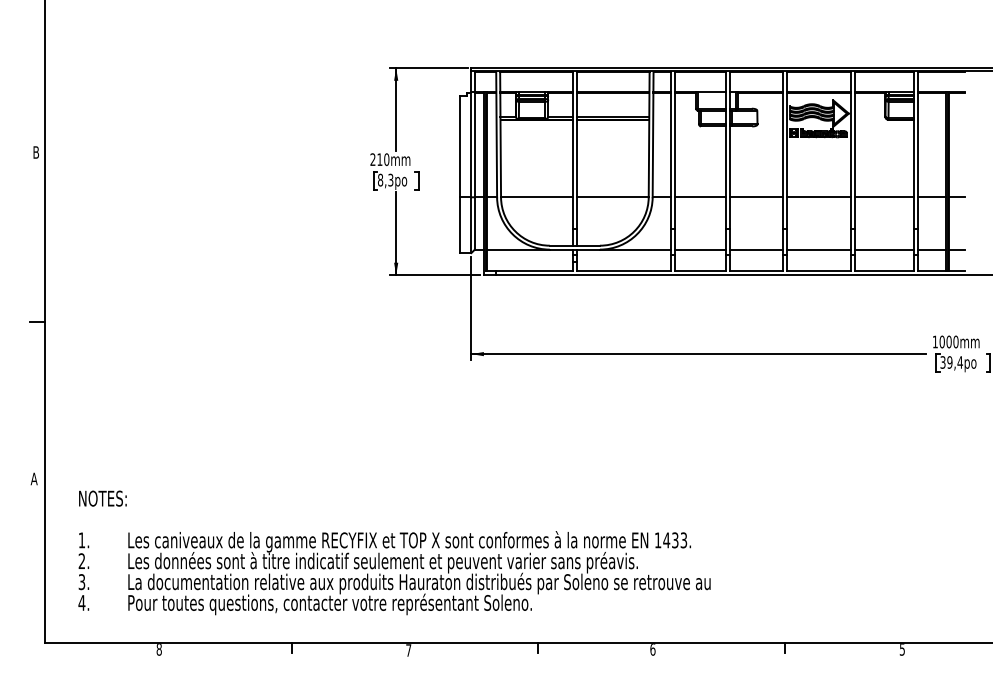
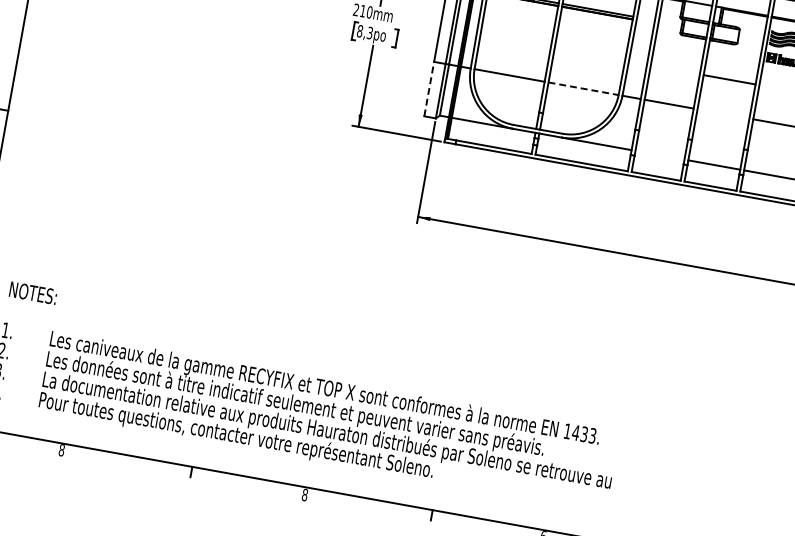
line: (612, 197) -> (583, 88), solid -> dashed
line: (755, 197) -> (728, 79), moved
line: (459, 225) -> (429, 89), solid -> dashed
line: (700, 249) -> (659, 155), removed
text: (408, 650) -> (304, 495), 7 -> 8

